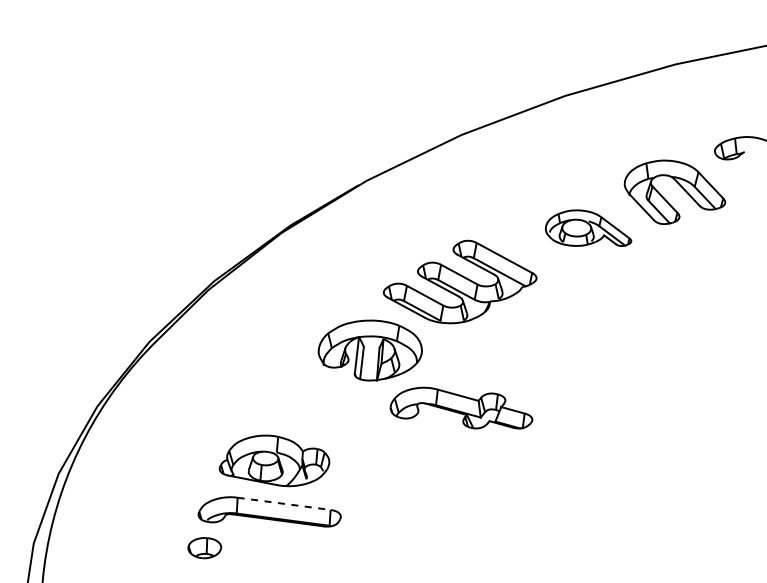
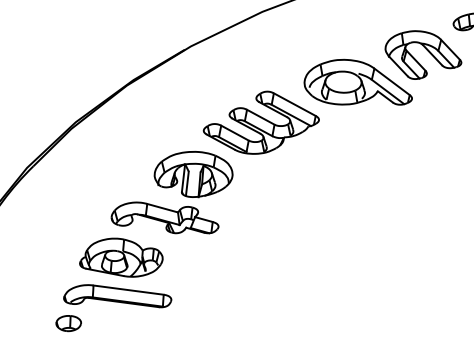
part: (588, 227) -> (358, 81), size x1.67
part: (461, 407) -> (165, 217), moved
line: (284, 503) -> (128, 289), dashed -> solid

